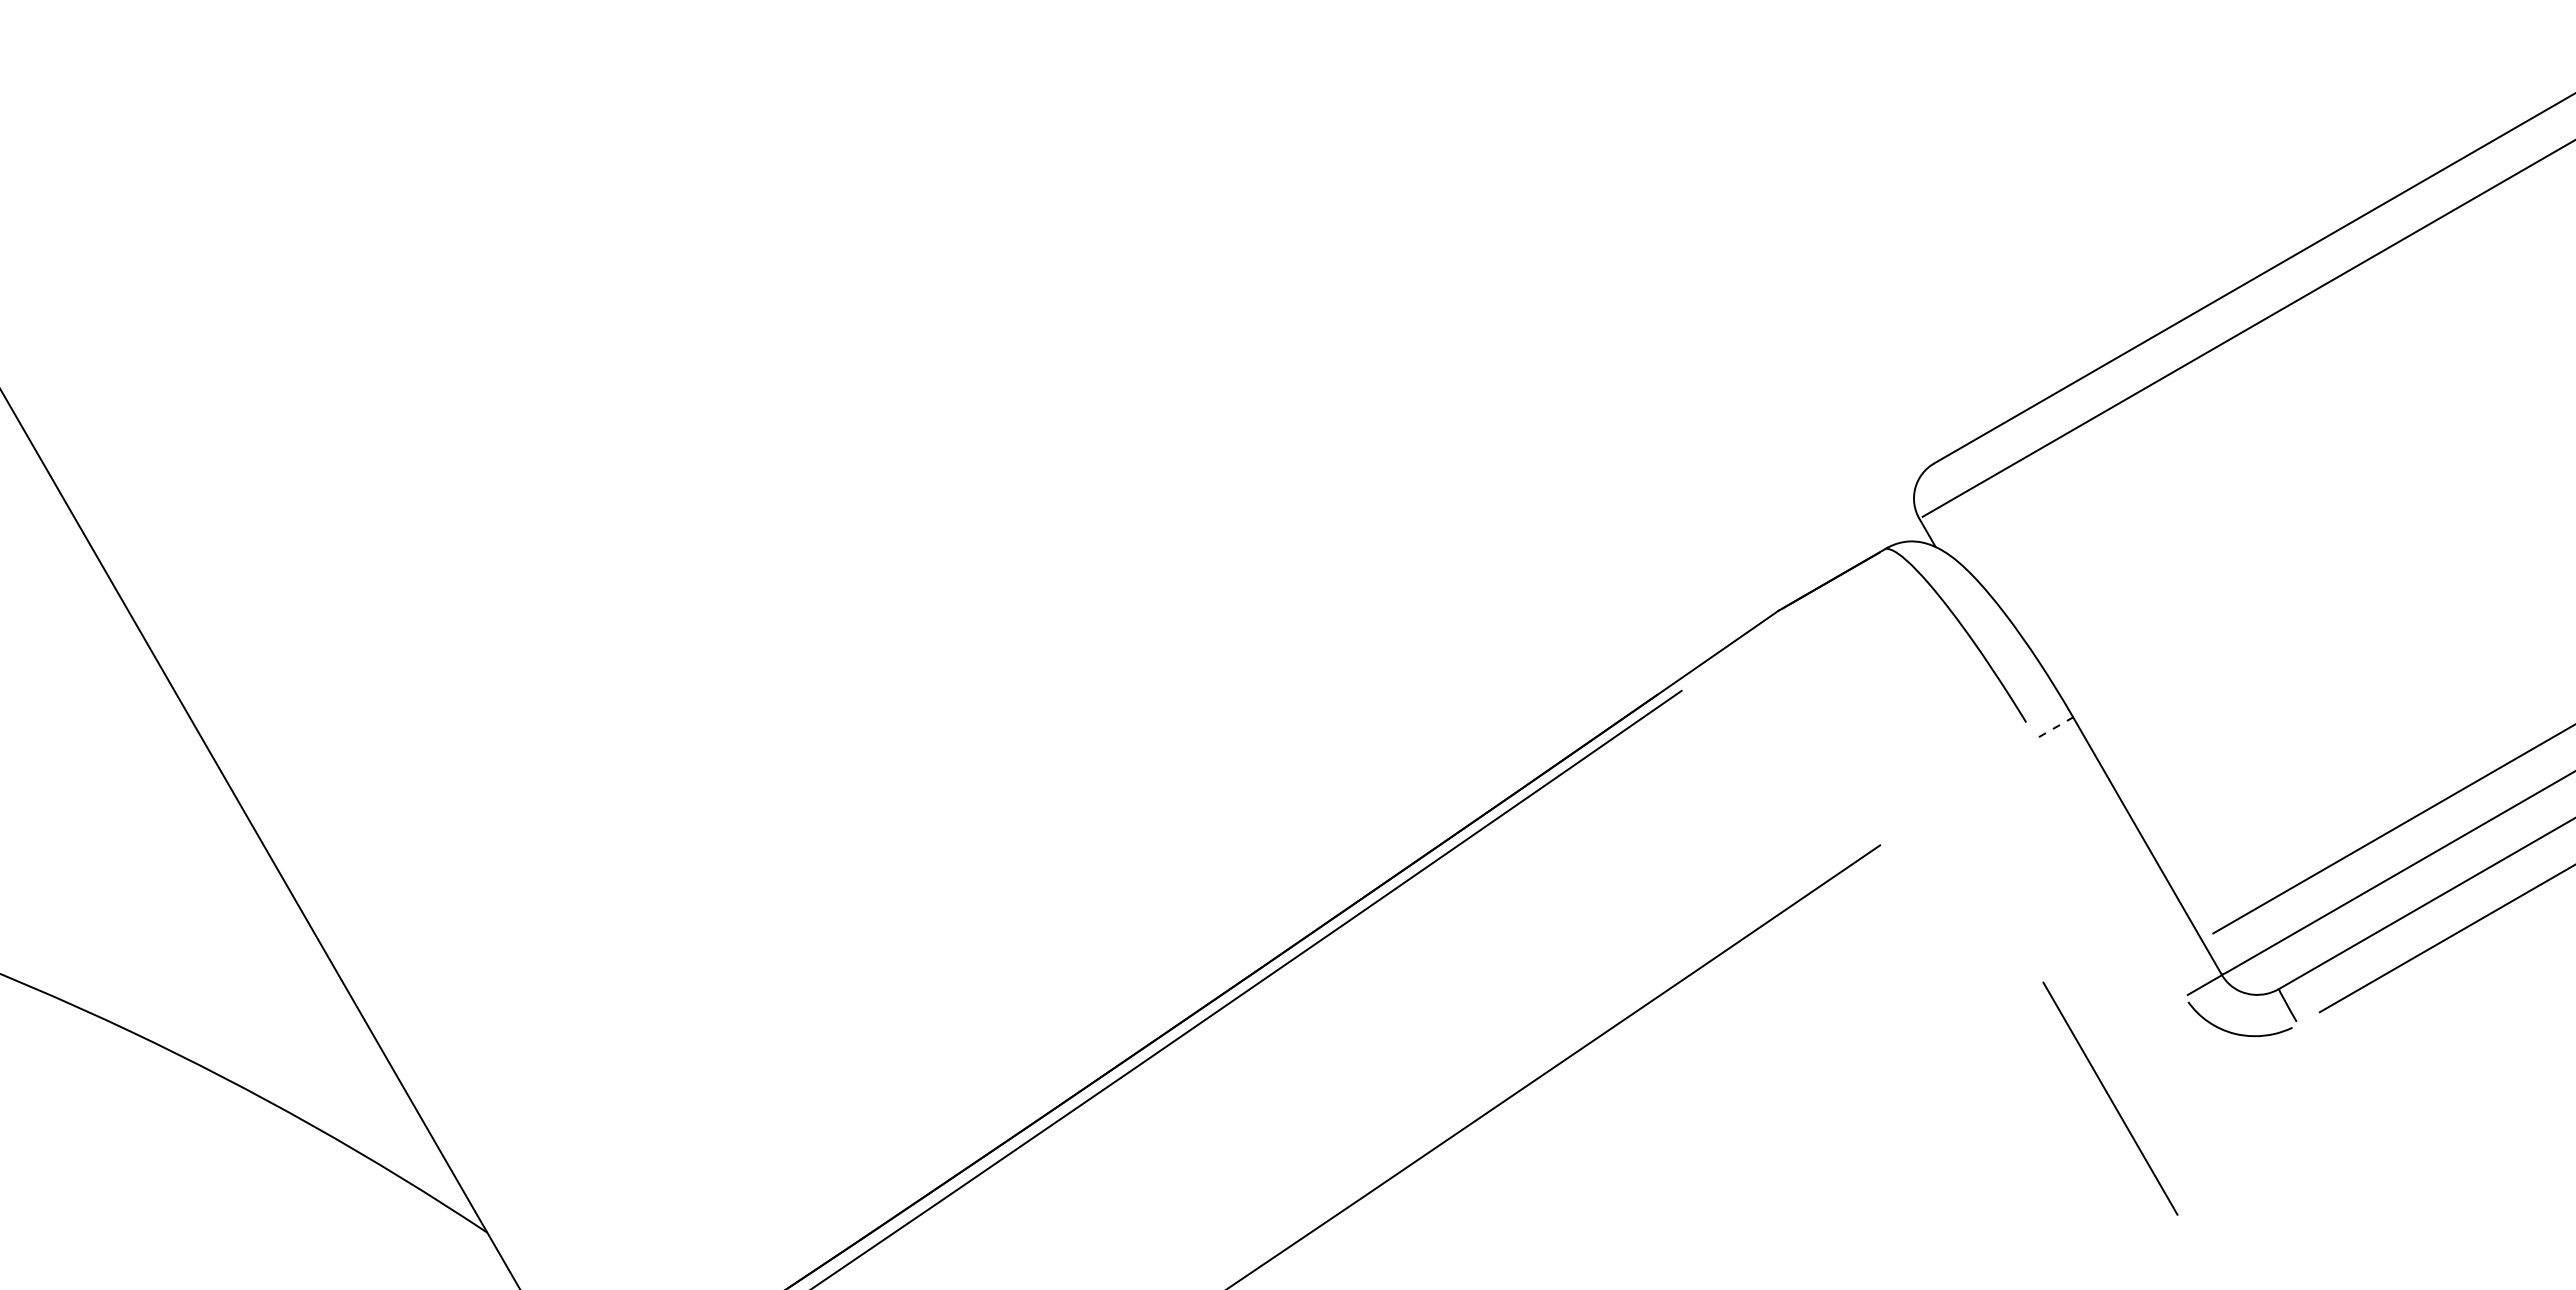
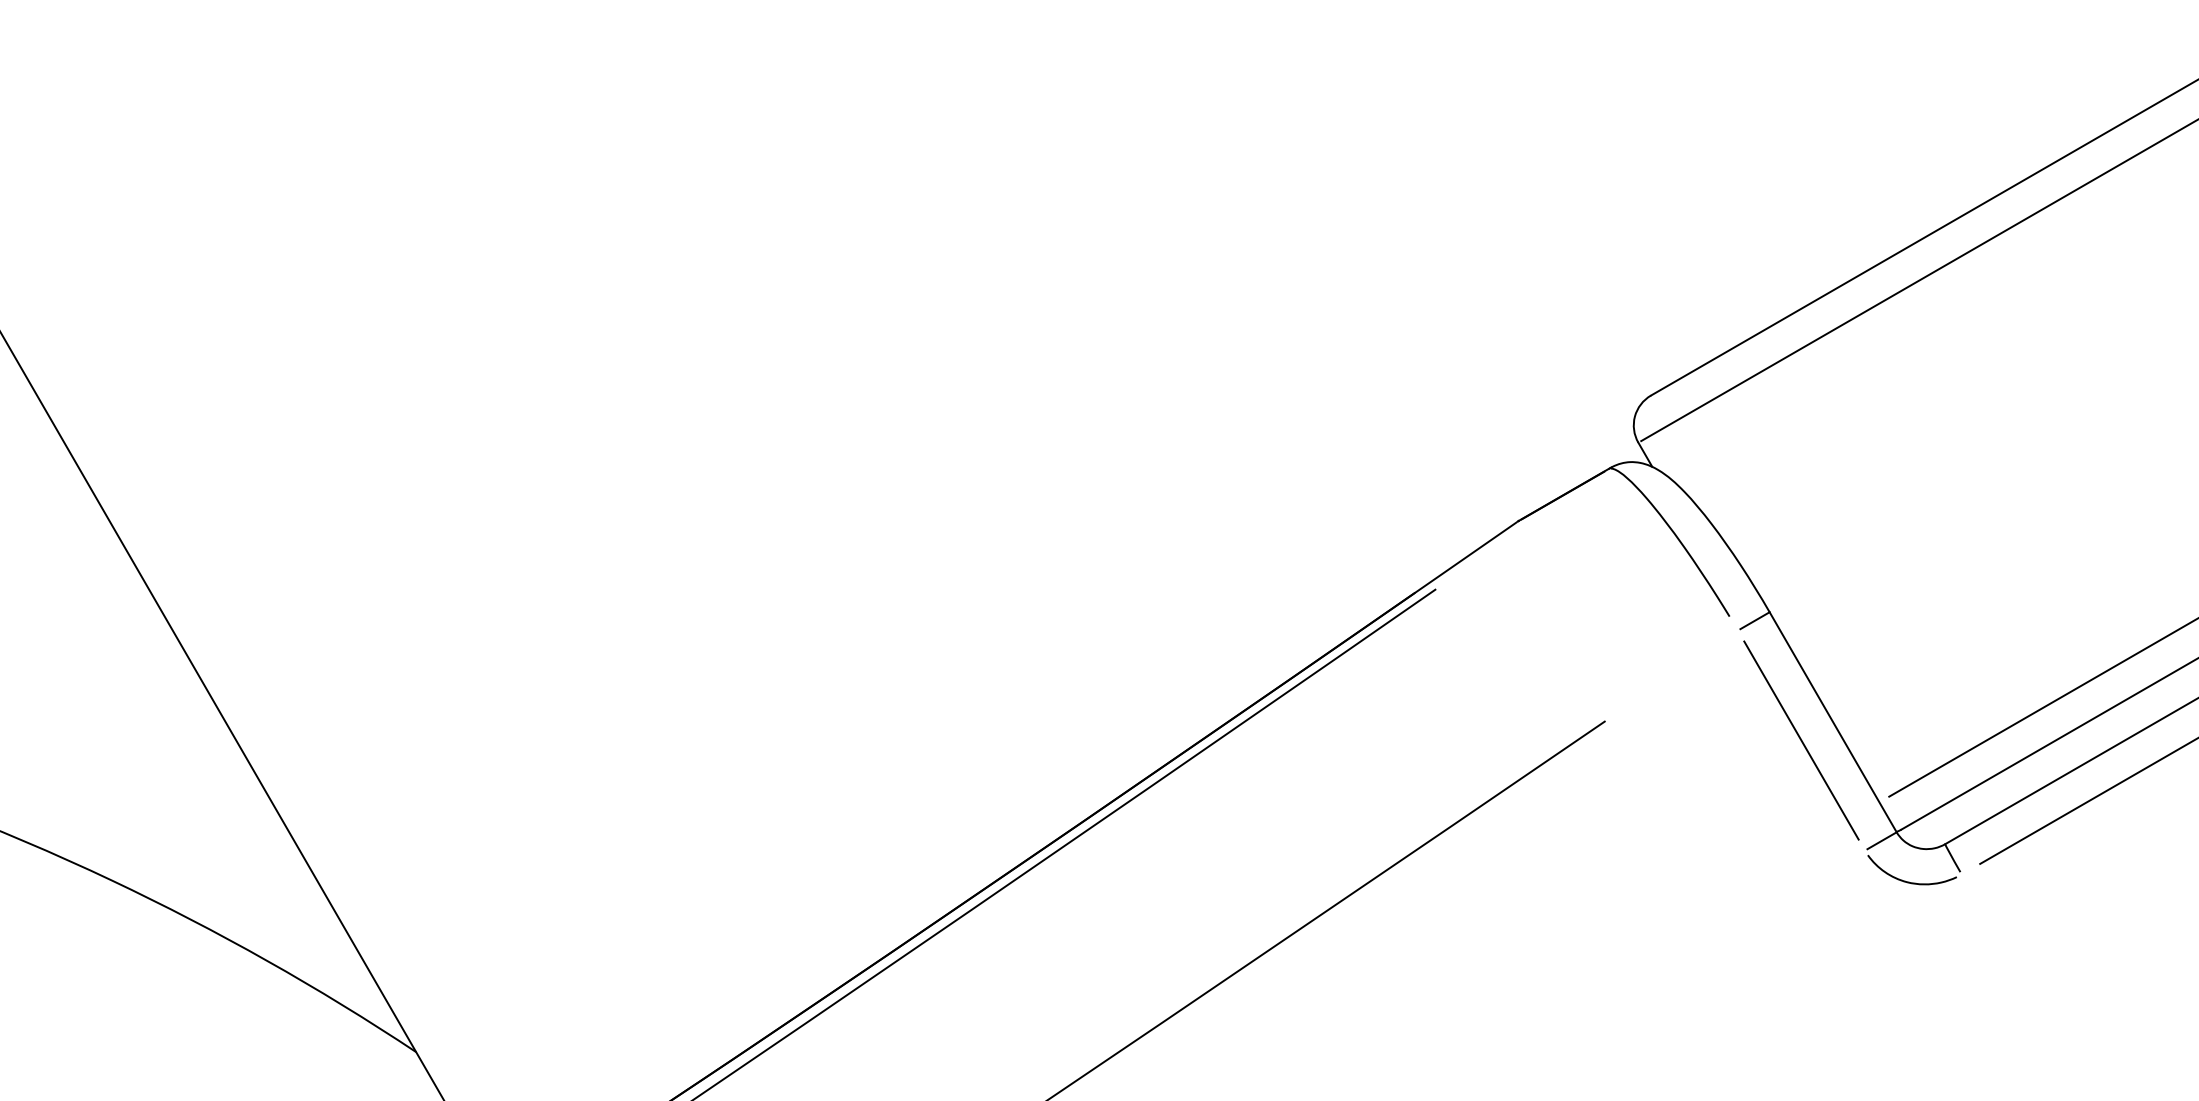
line: (2056, 727) -> (1755, 620), dashed -> solid
line: (2110, 1098) -> (1801, 740), moved

